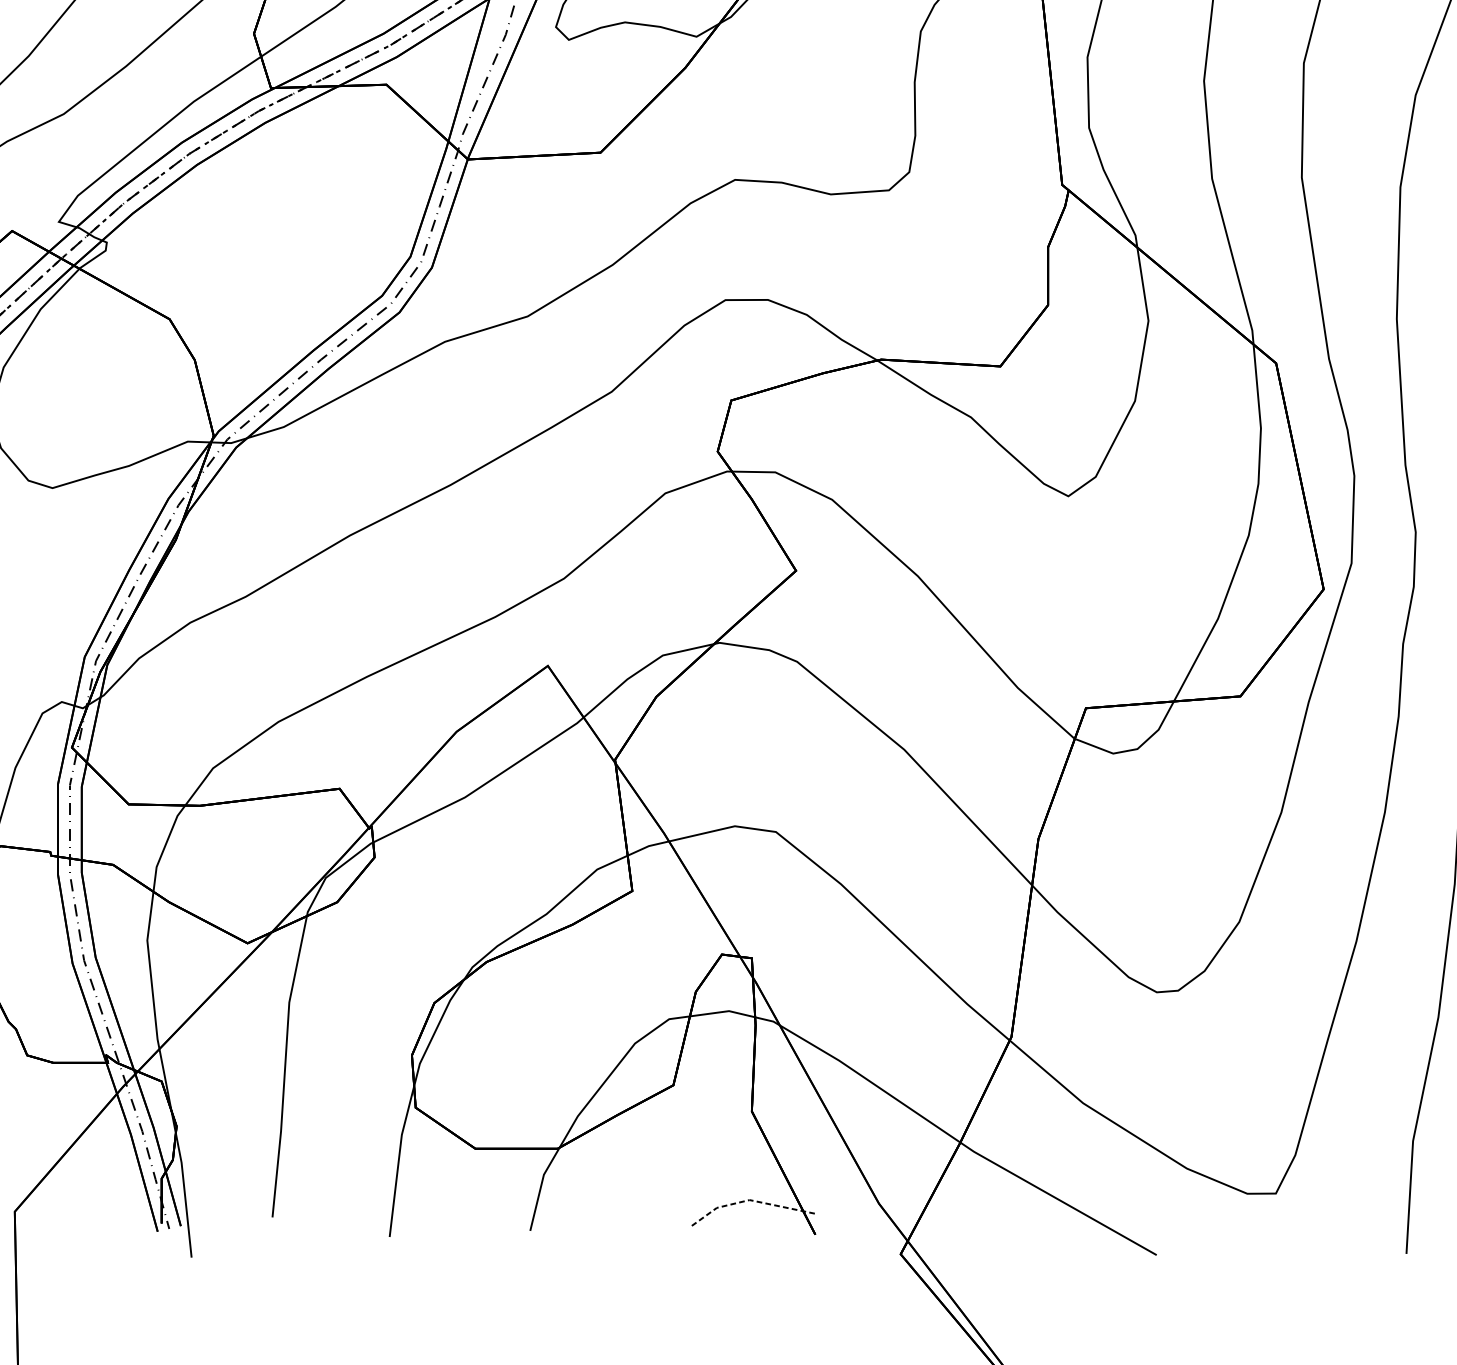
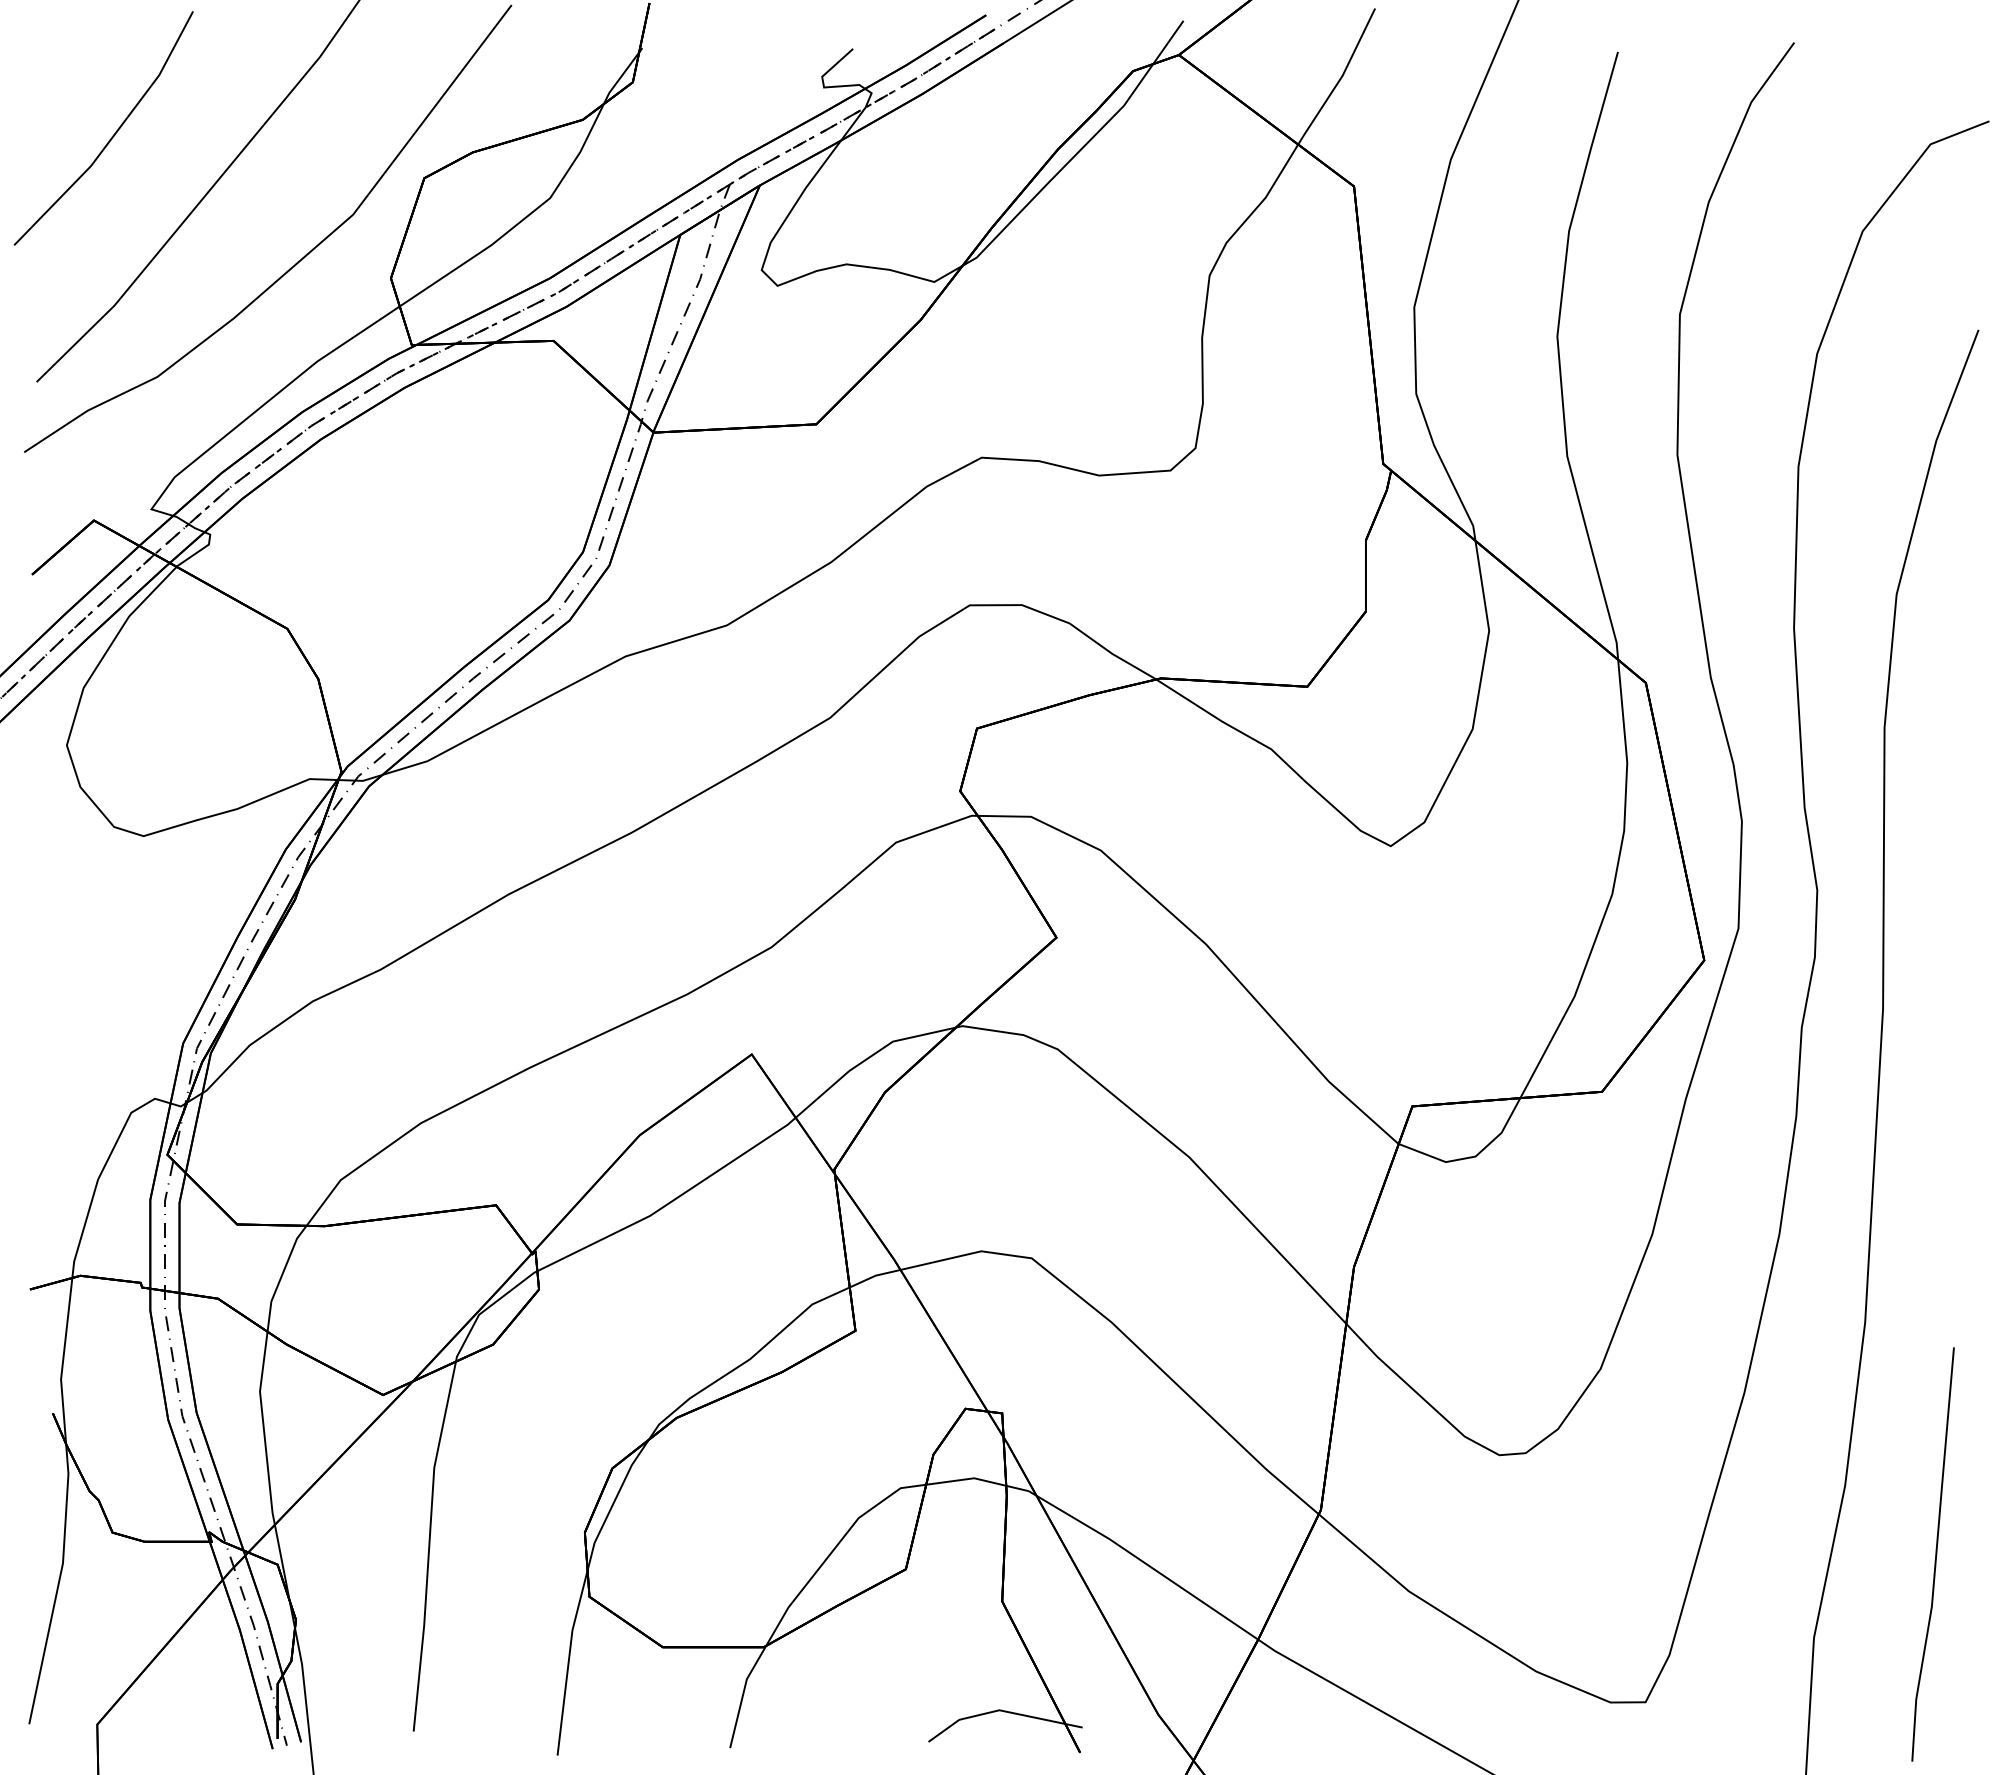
line: (751, 1200) -> (1001, 1710), dashed -> solid

